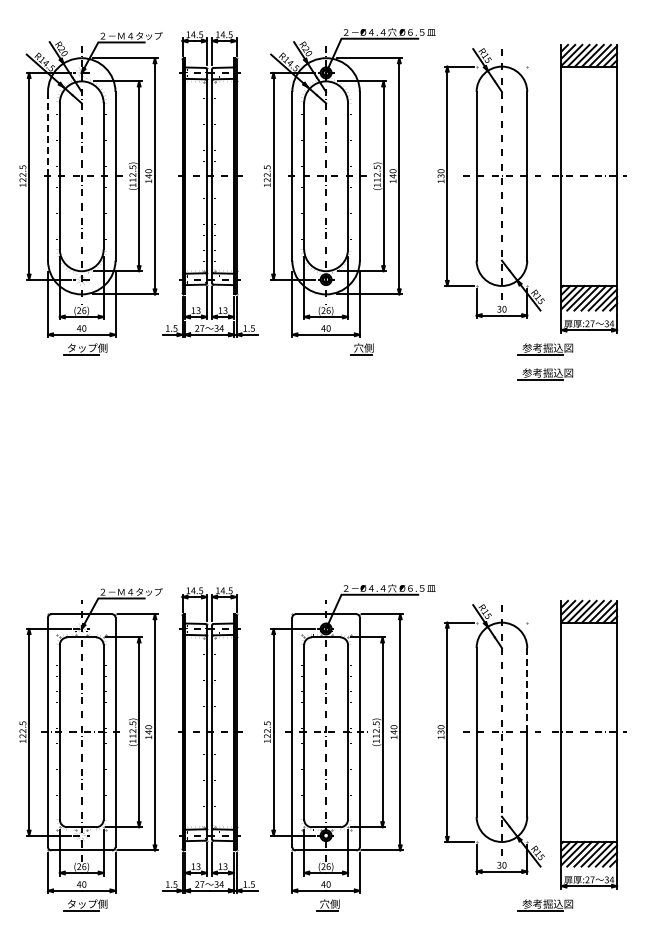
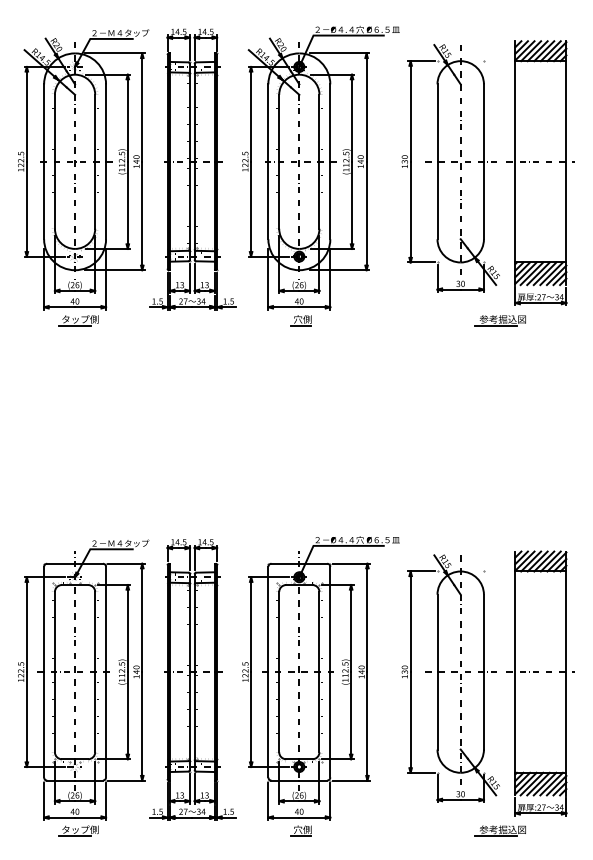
line: (48, 134) -> (44, 123), dashed -> solid
part: (361, 349) -> (300, 320), moved
part: (545, 374) -> (500, 343), removed
line: (527, 689) -> (484, 632), dashed -> solid

